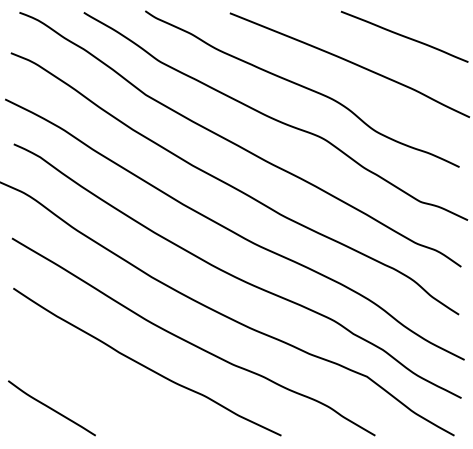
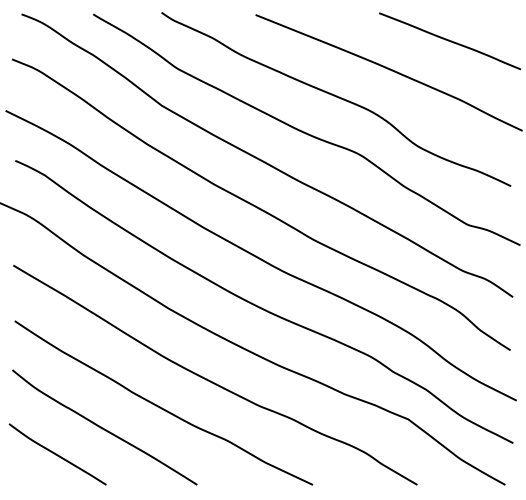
curve: (93, 384) -> (103, 427), added

